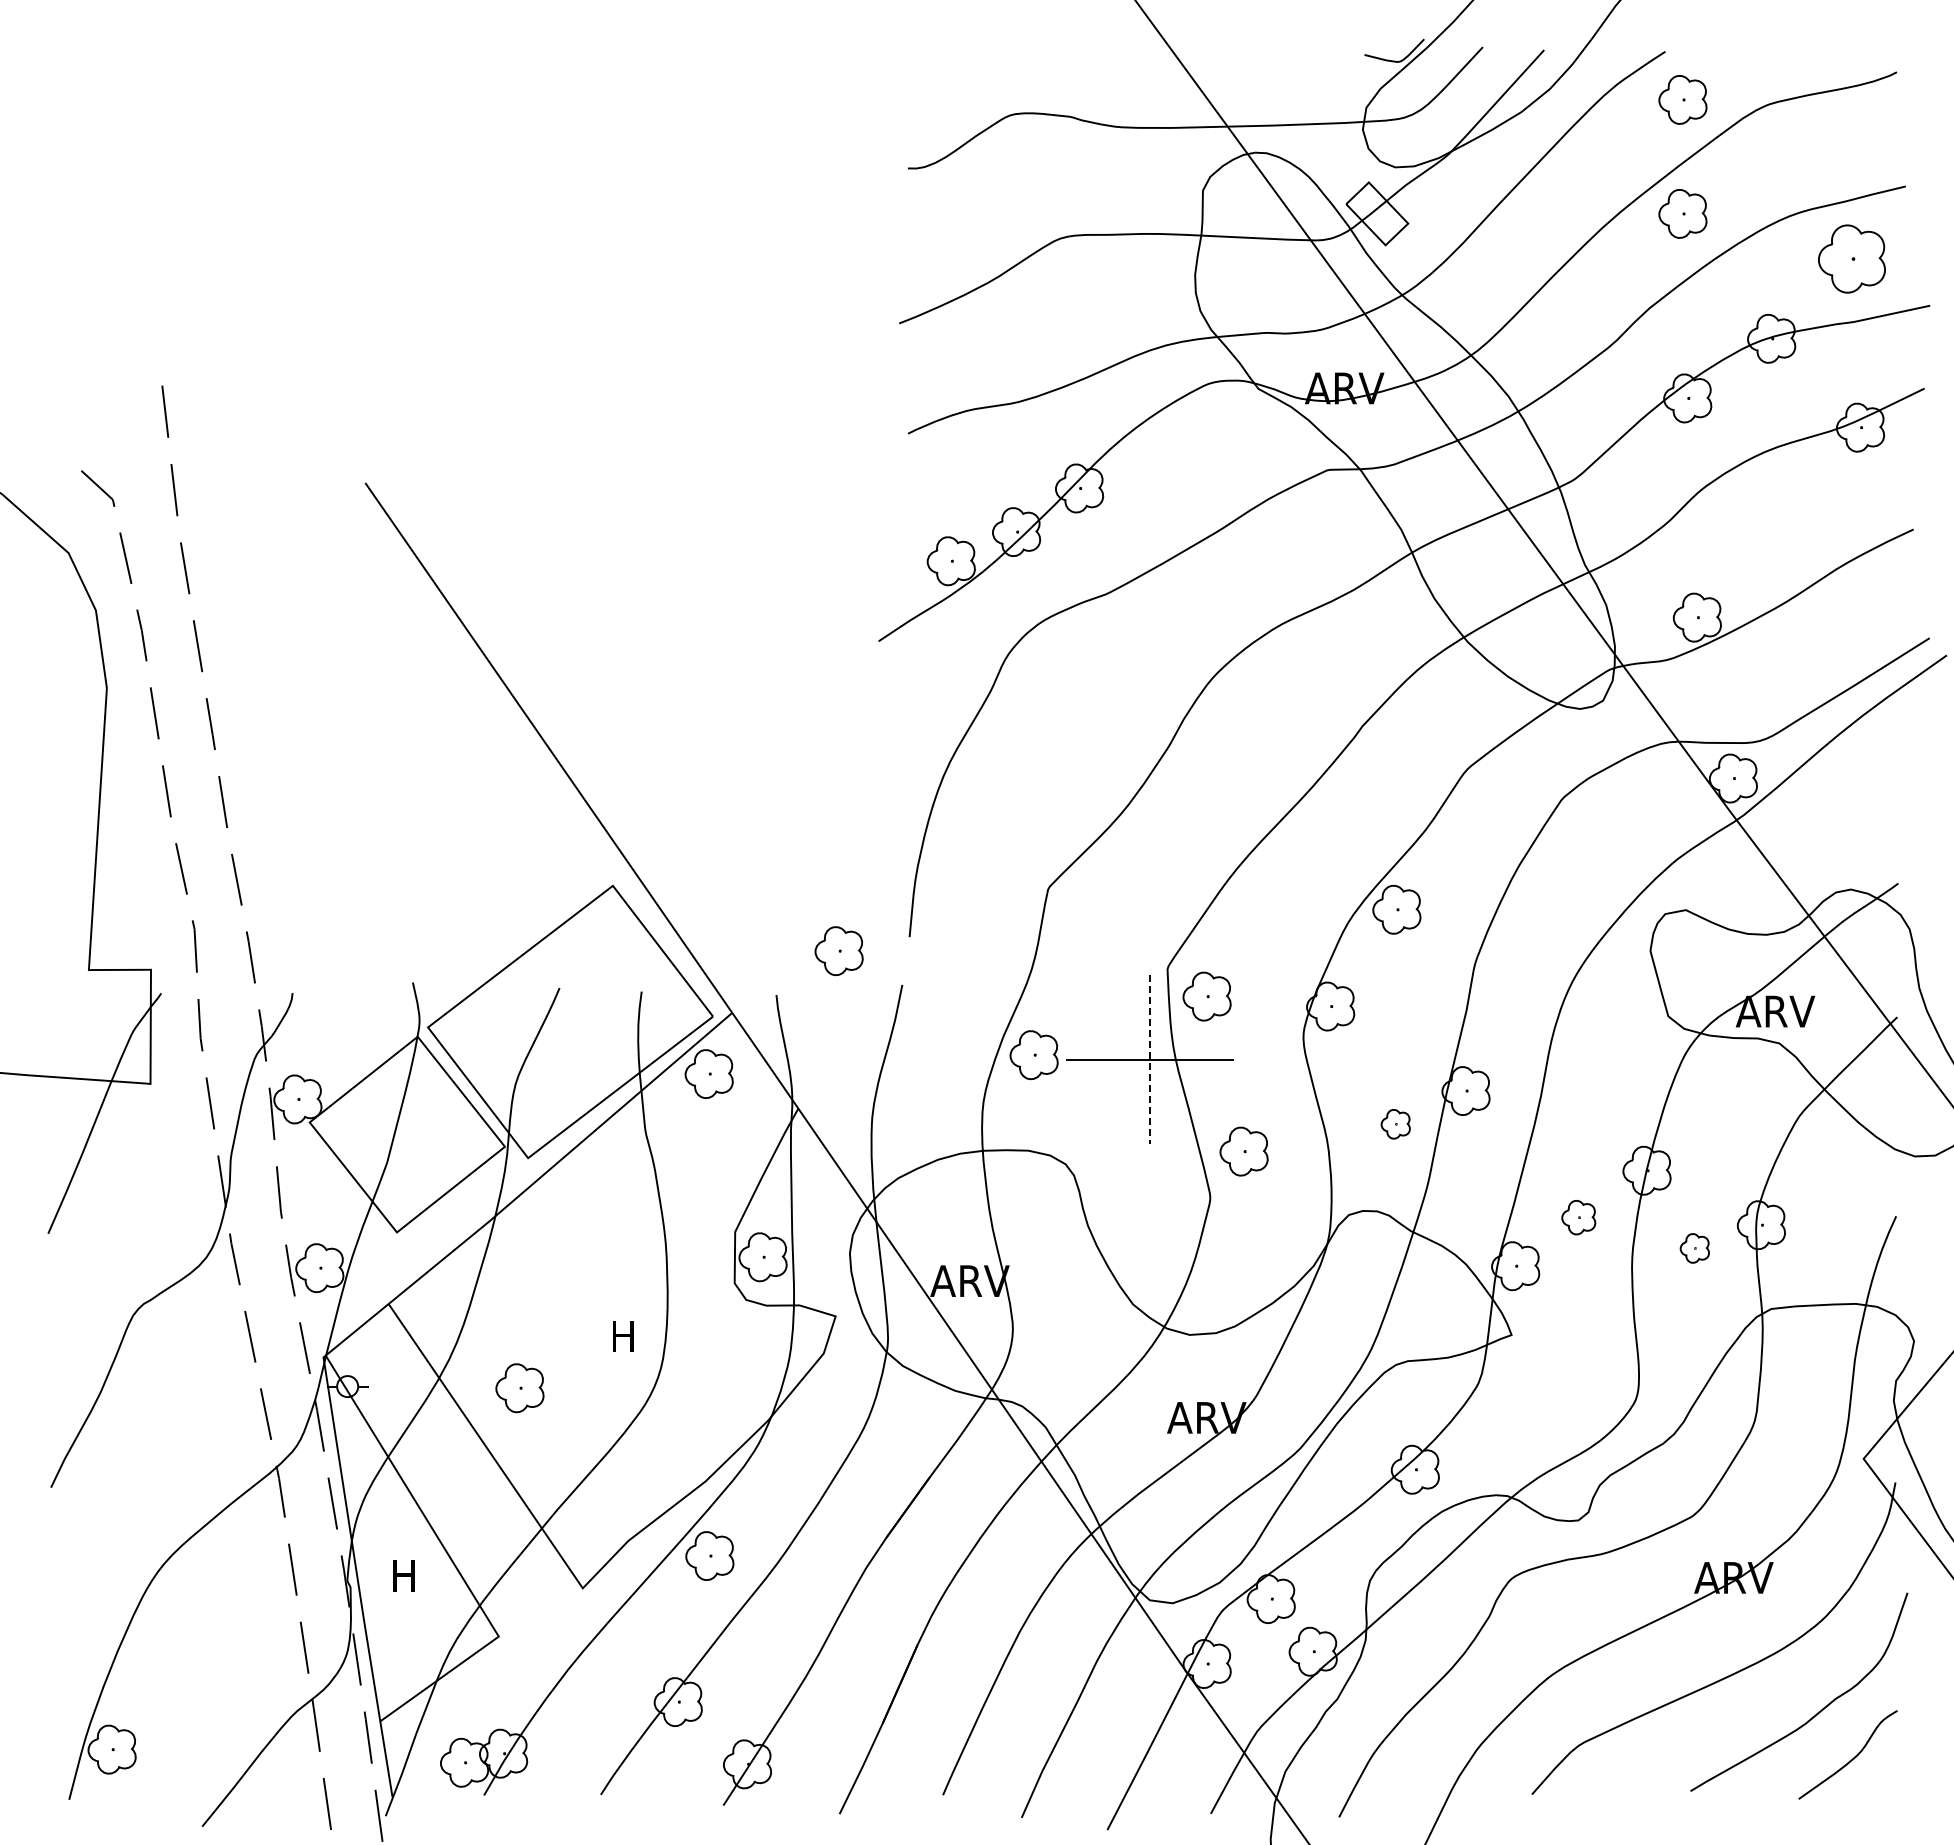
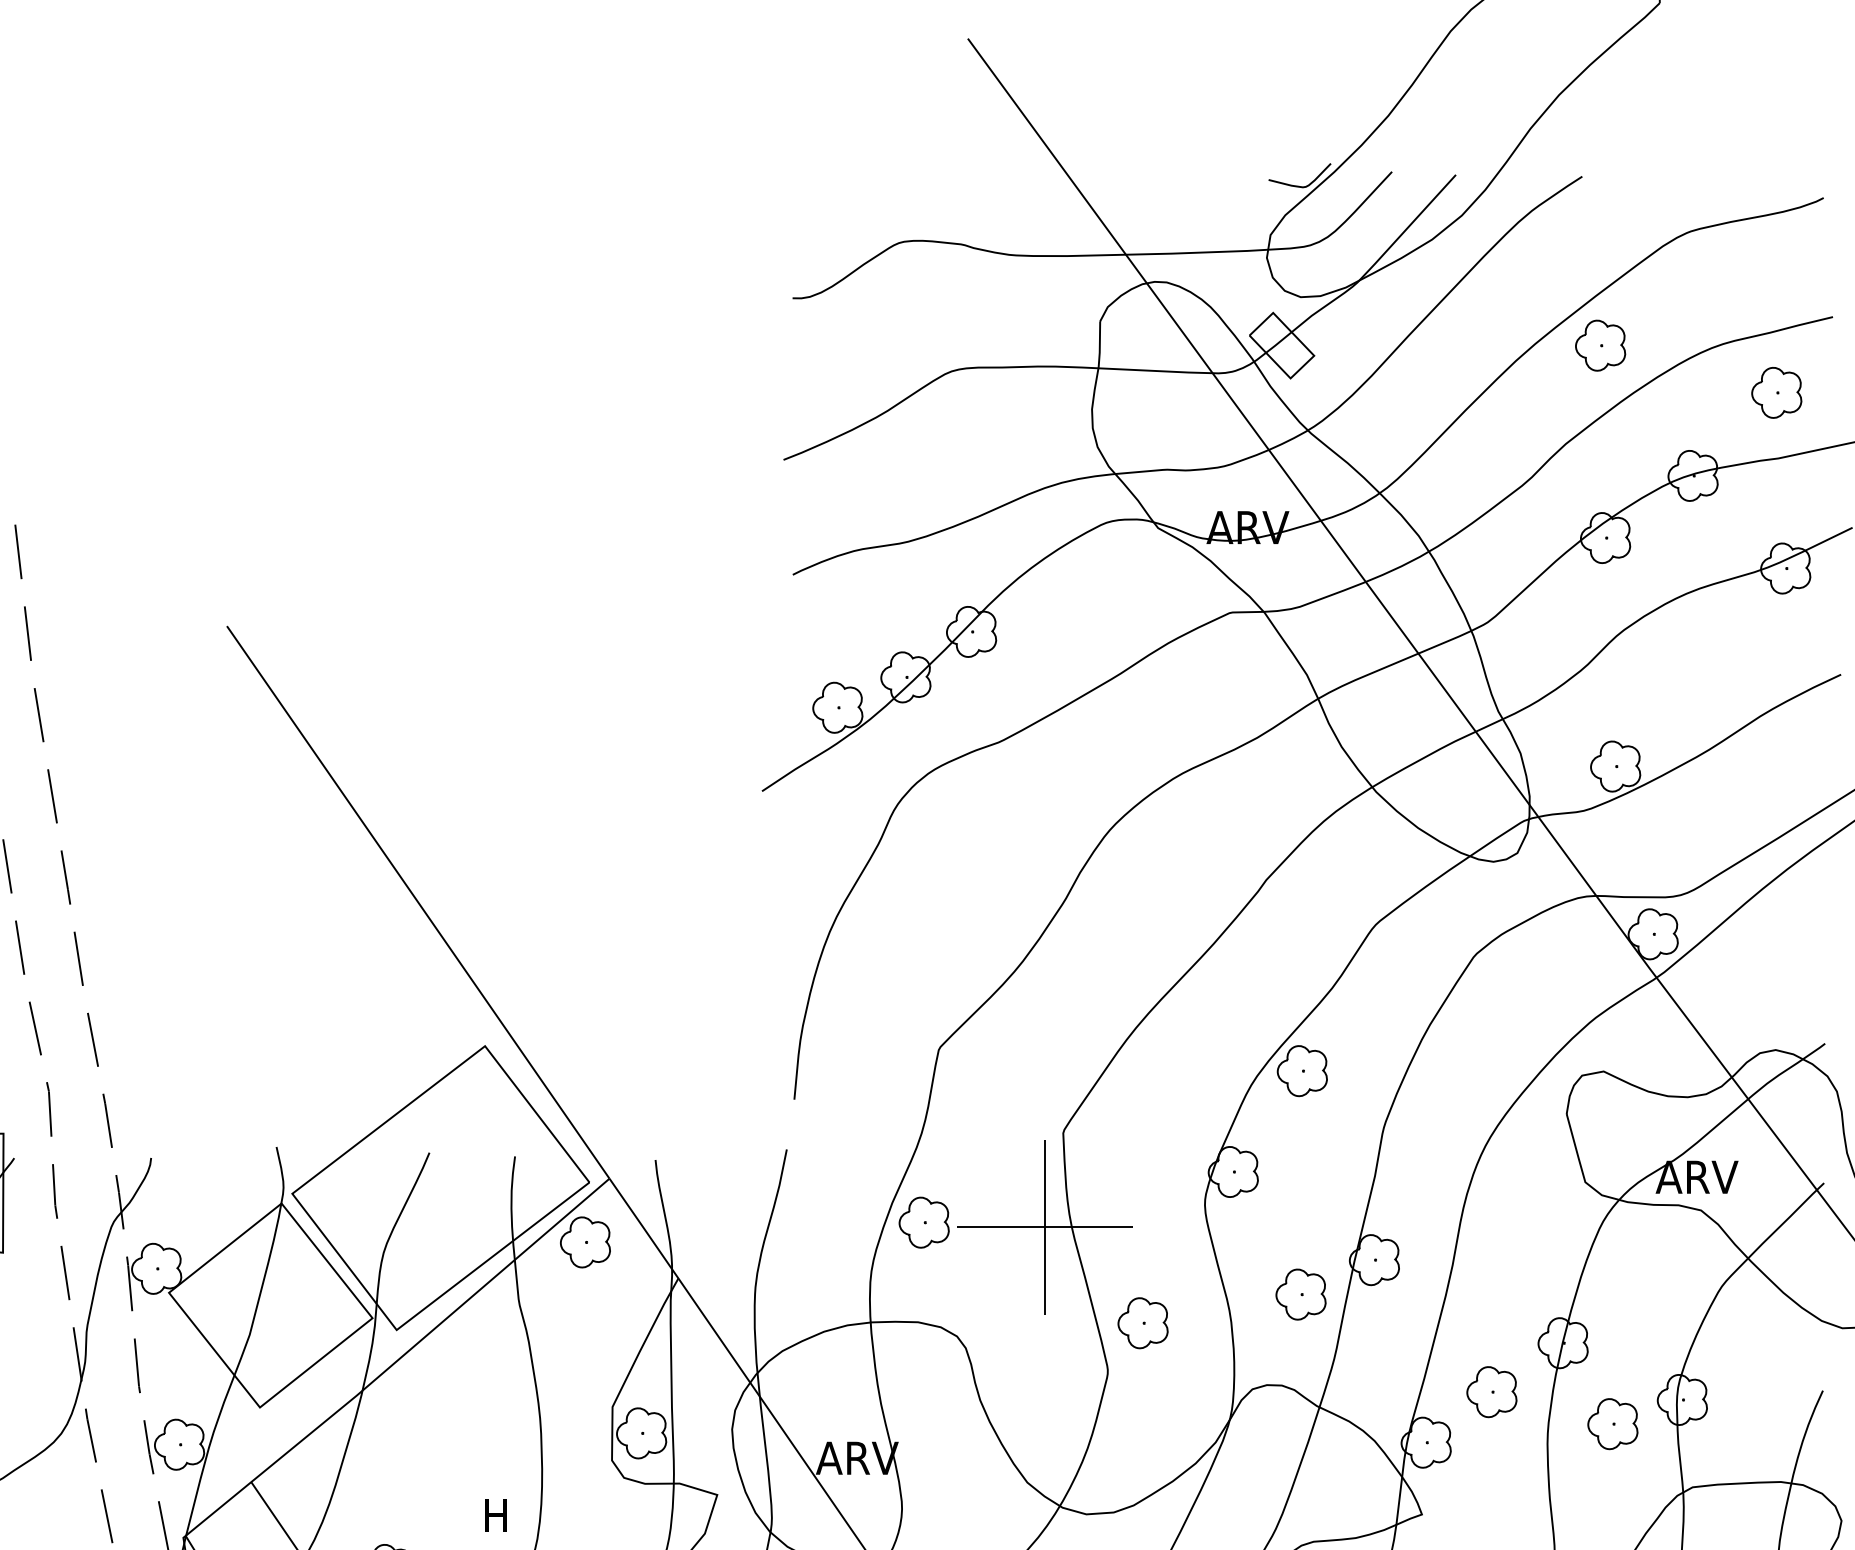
part: (1682, 99) -> (1600, 226), removed
part: (1851, 259) -> (1776, 393), size x0.71
part: (838, 951) -> (720, 1114), removed
part: (1206, 996) -> (1103, 1161), removed
line: (1150, 1060) -> (1045, 1228), dashed -> solid
part: (1395, 1124) -> (1300, 1294), size x1.67
part: (1578, 1217) -> (1491, 1391), size x1.43
part: (1694, 1248) -> (1612, 1424), size x1.67

